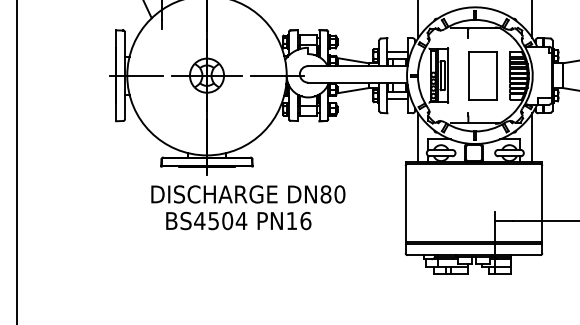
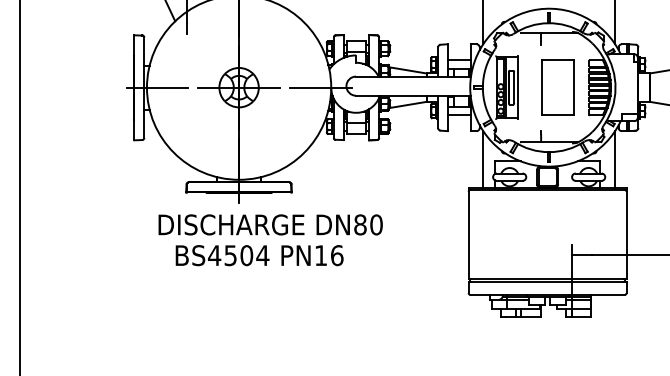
text: (248, 207) -> (270, 240), moved

